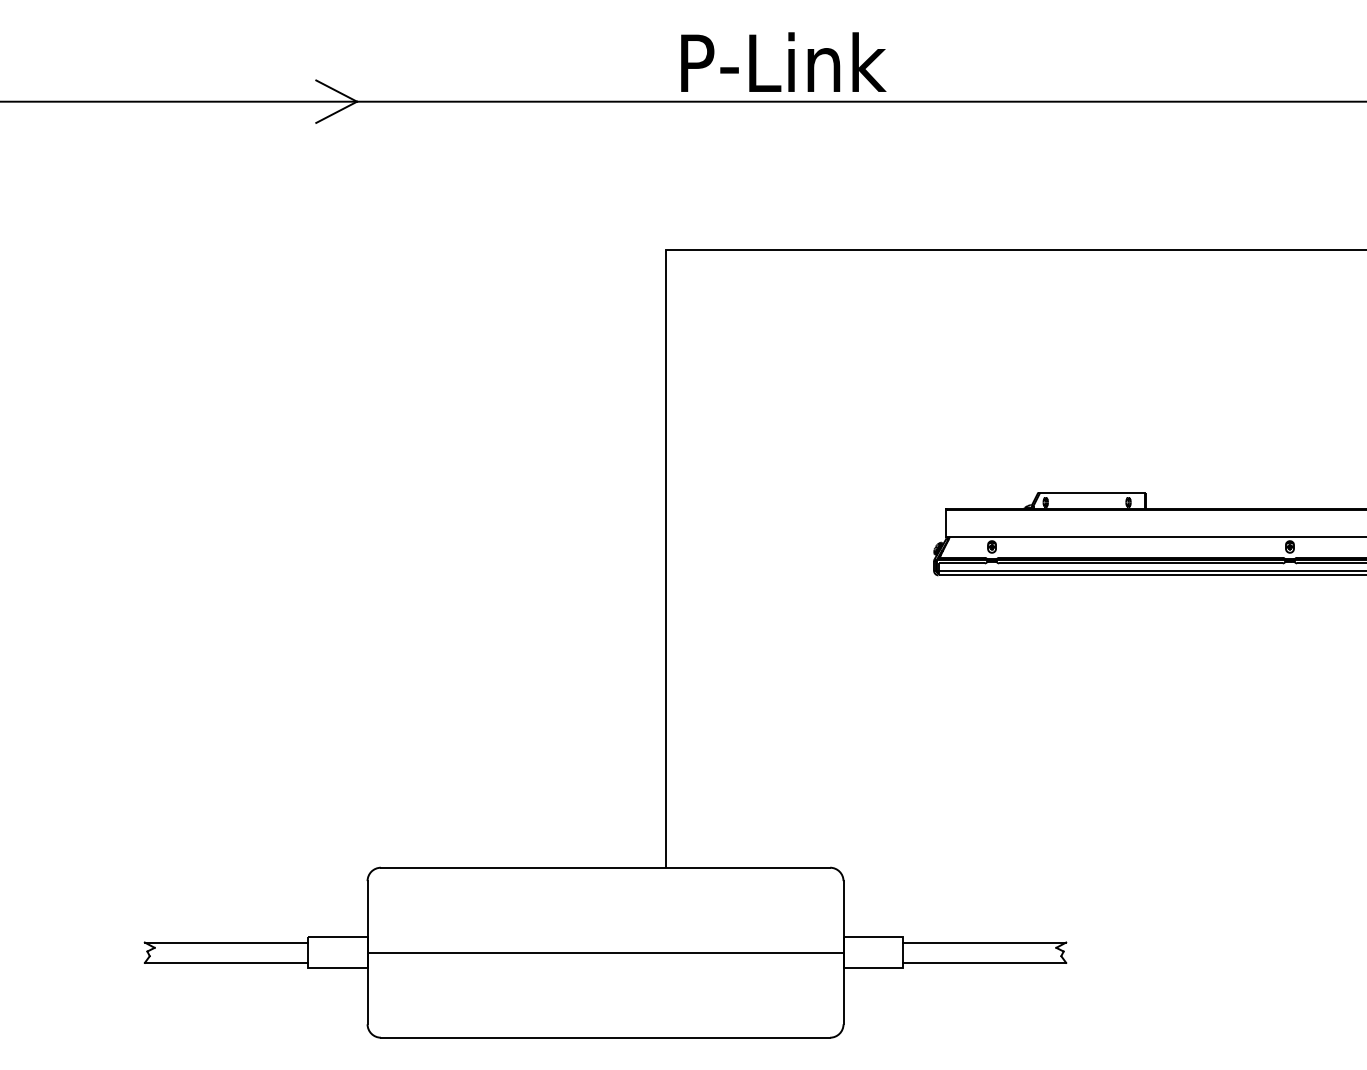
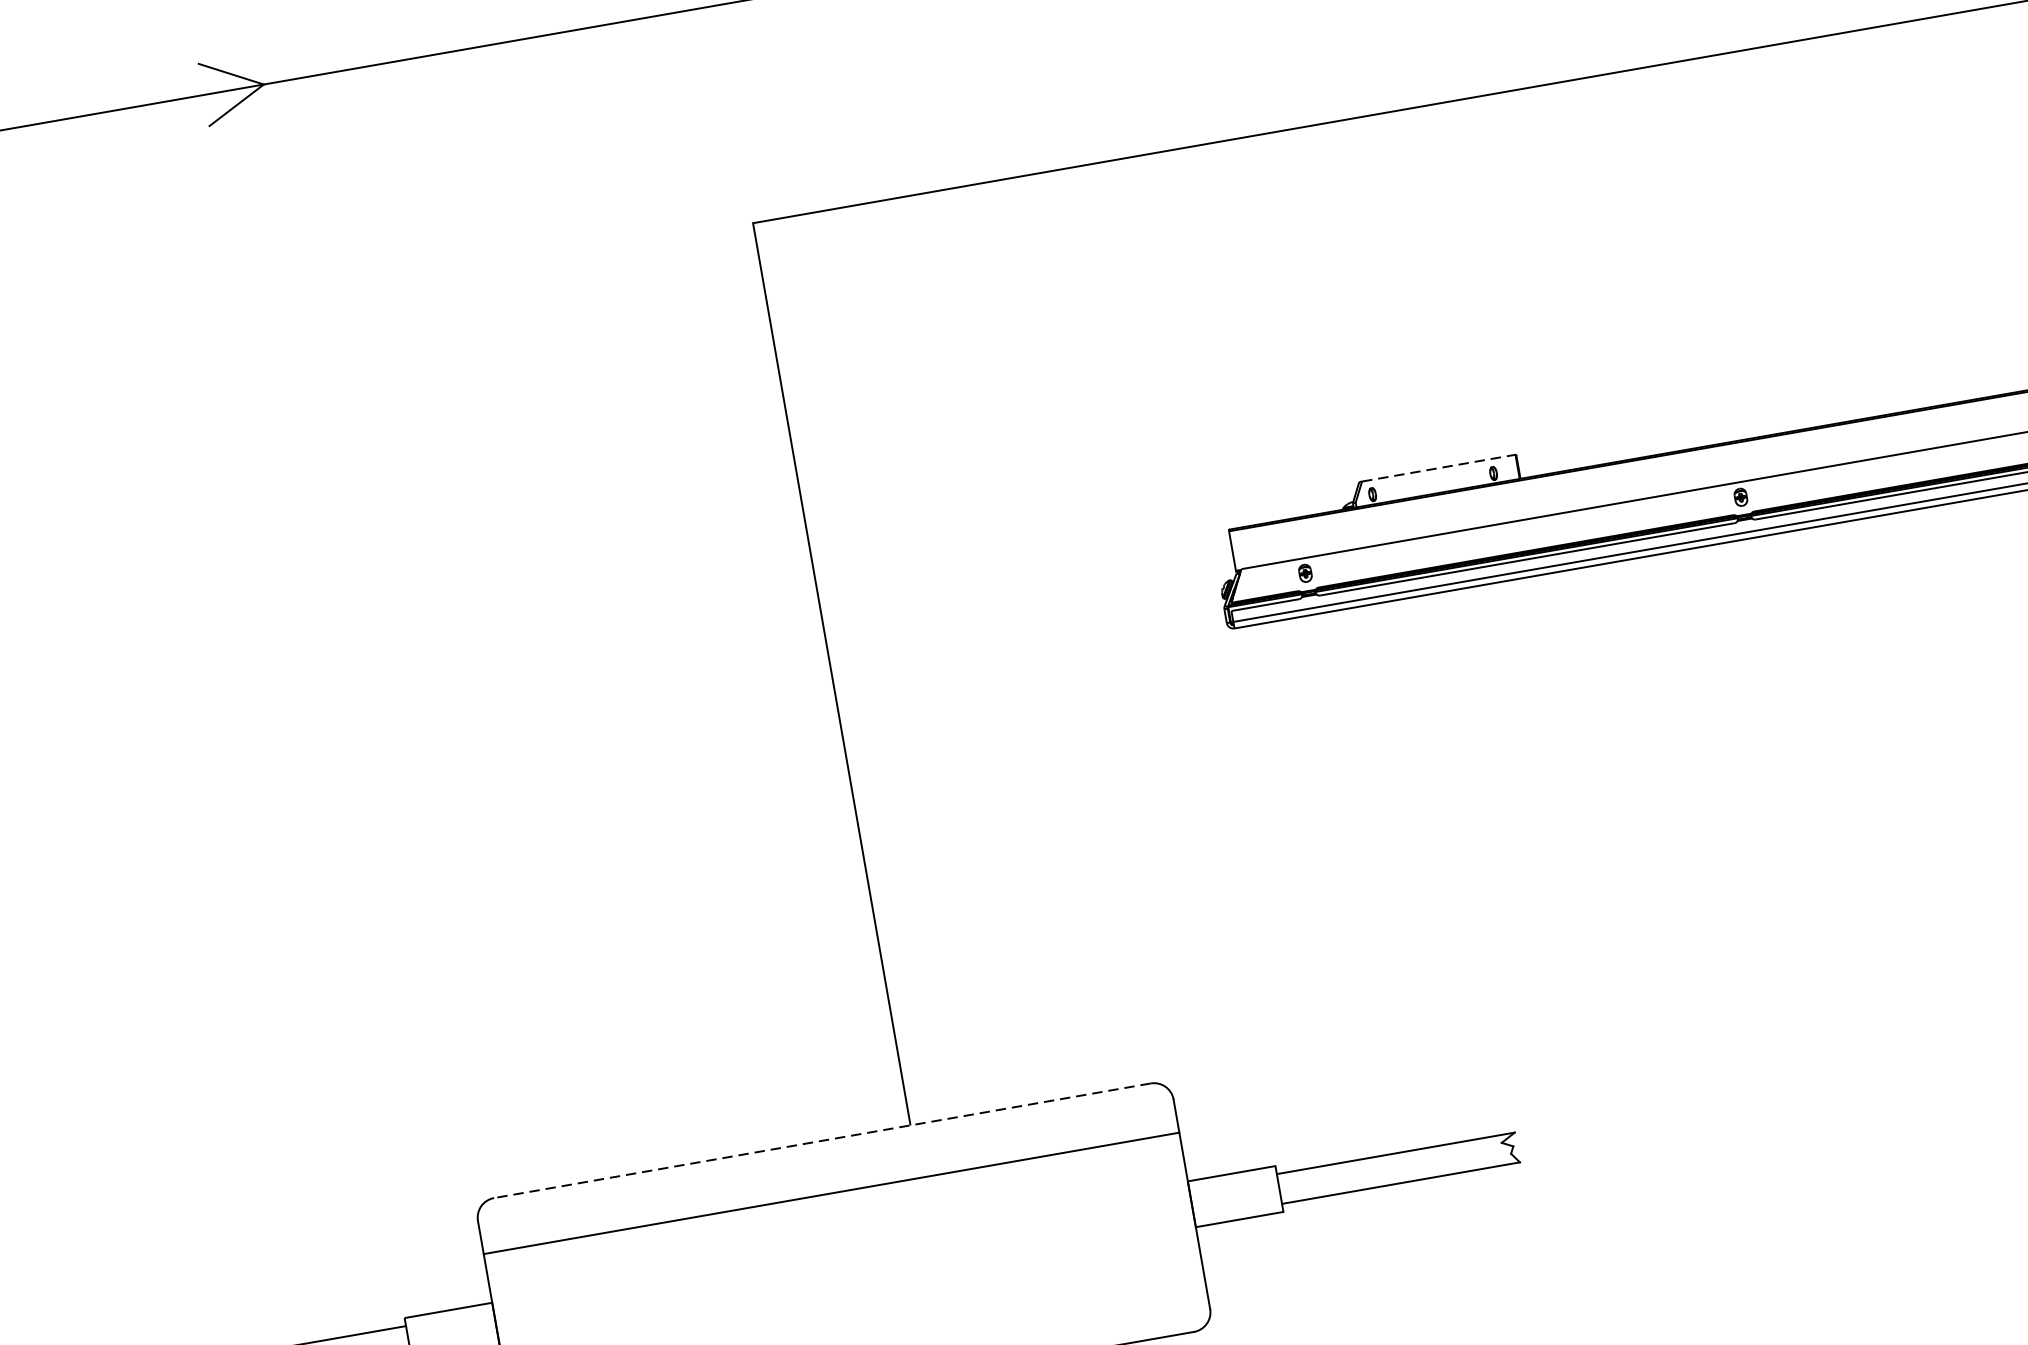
line: (1094, 492) -> (1441, 467), solid -> dashed
line: (605, 867) -> (822, 1140), solid -> dashed
line: (605, 952) -> (831, 1193), moved

